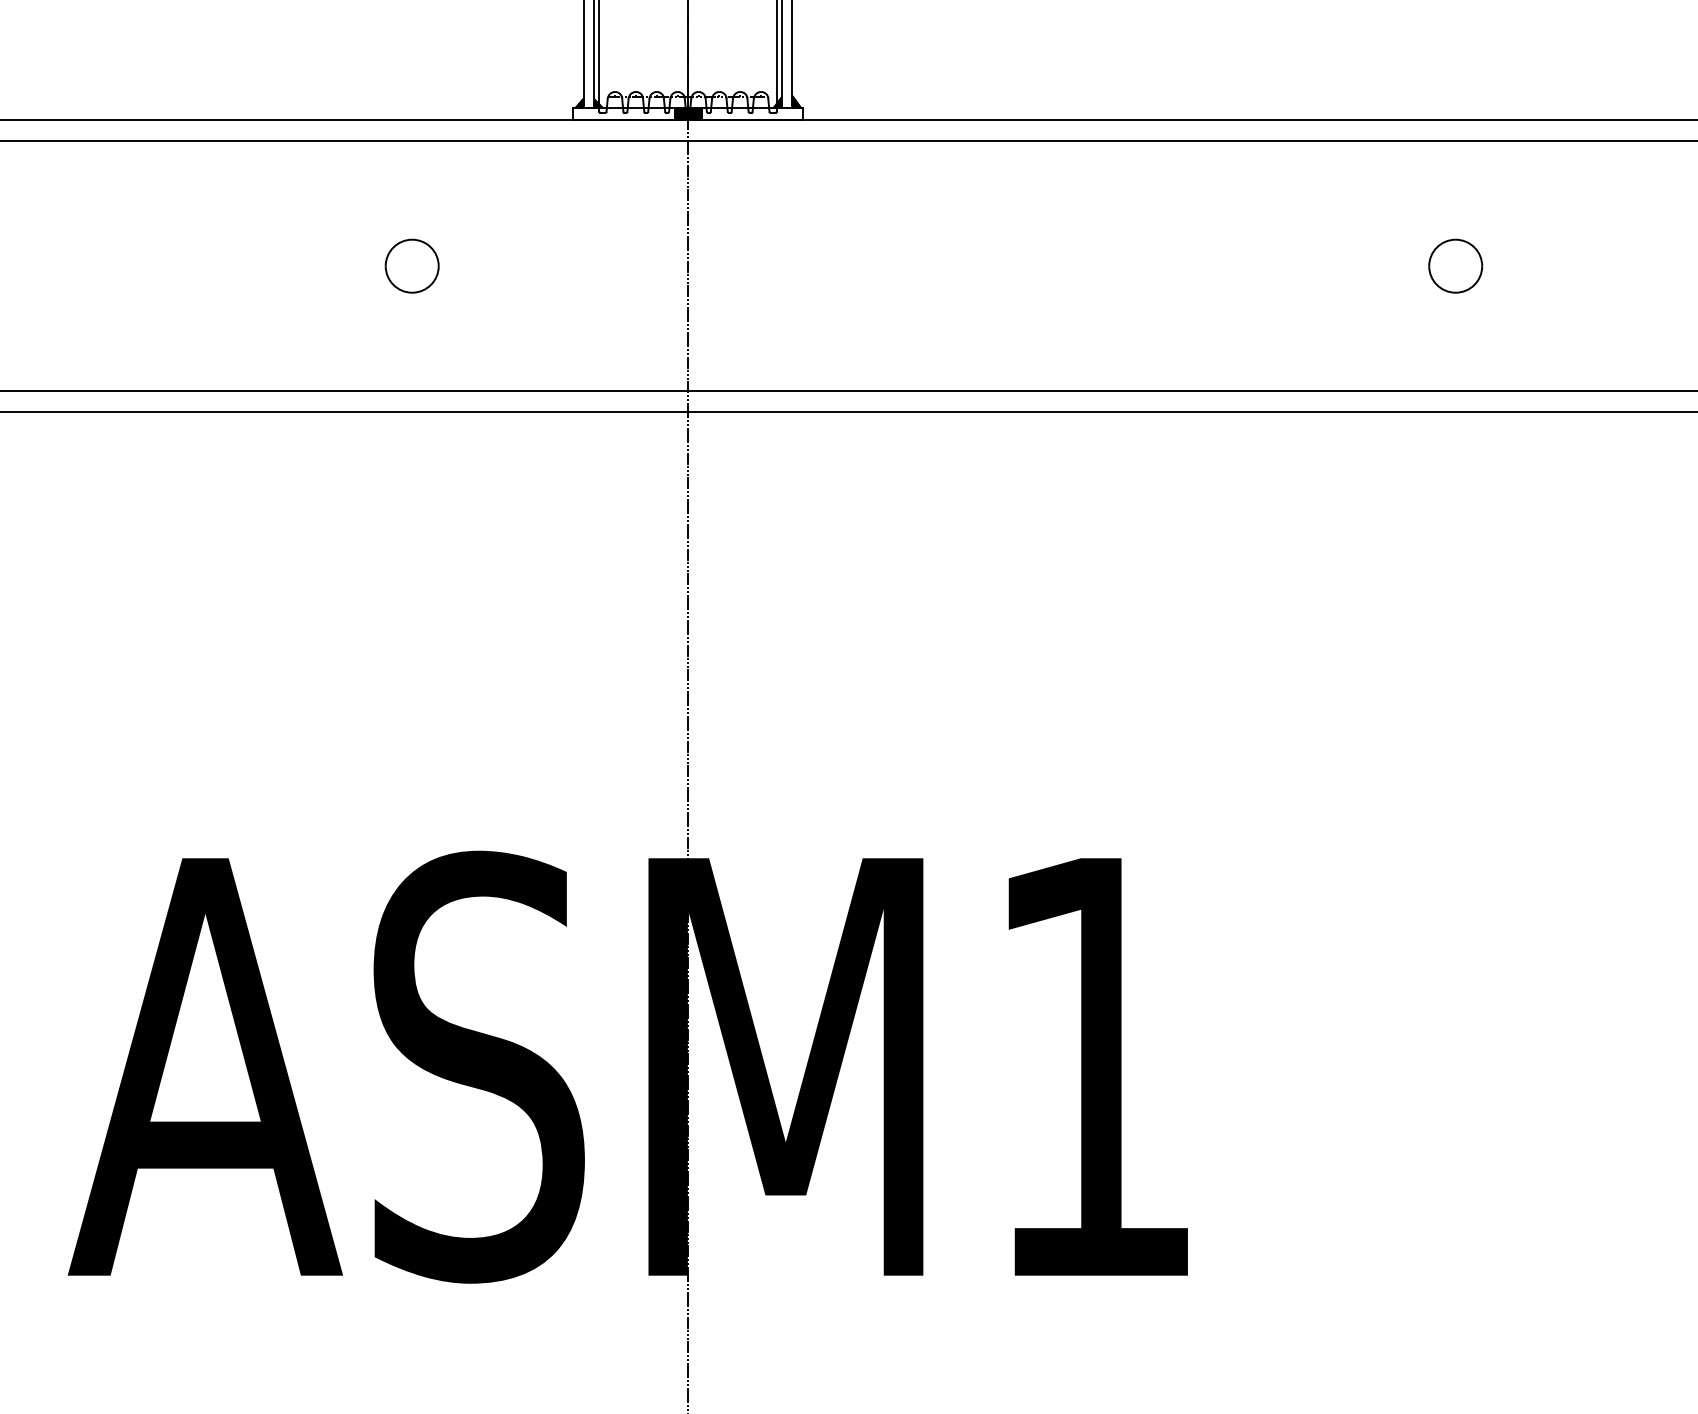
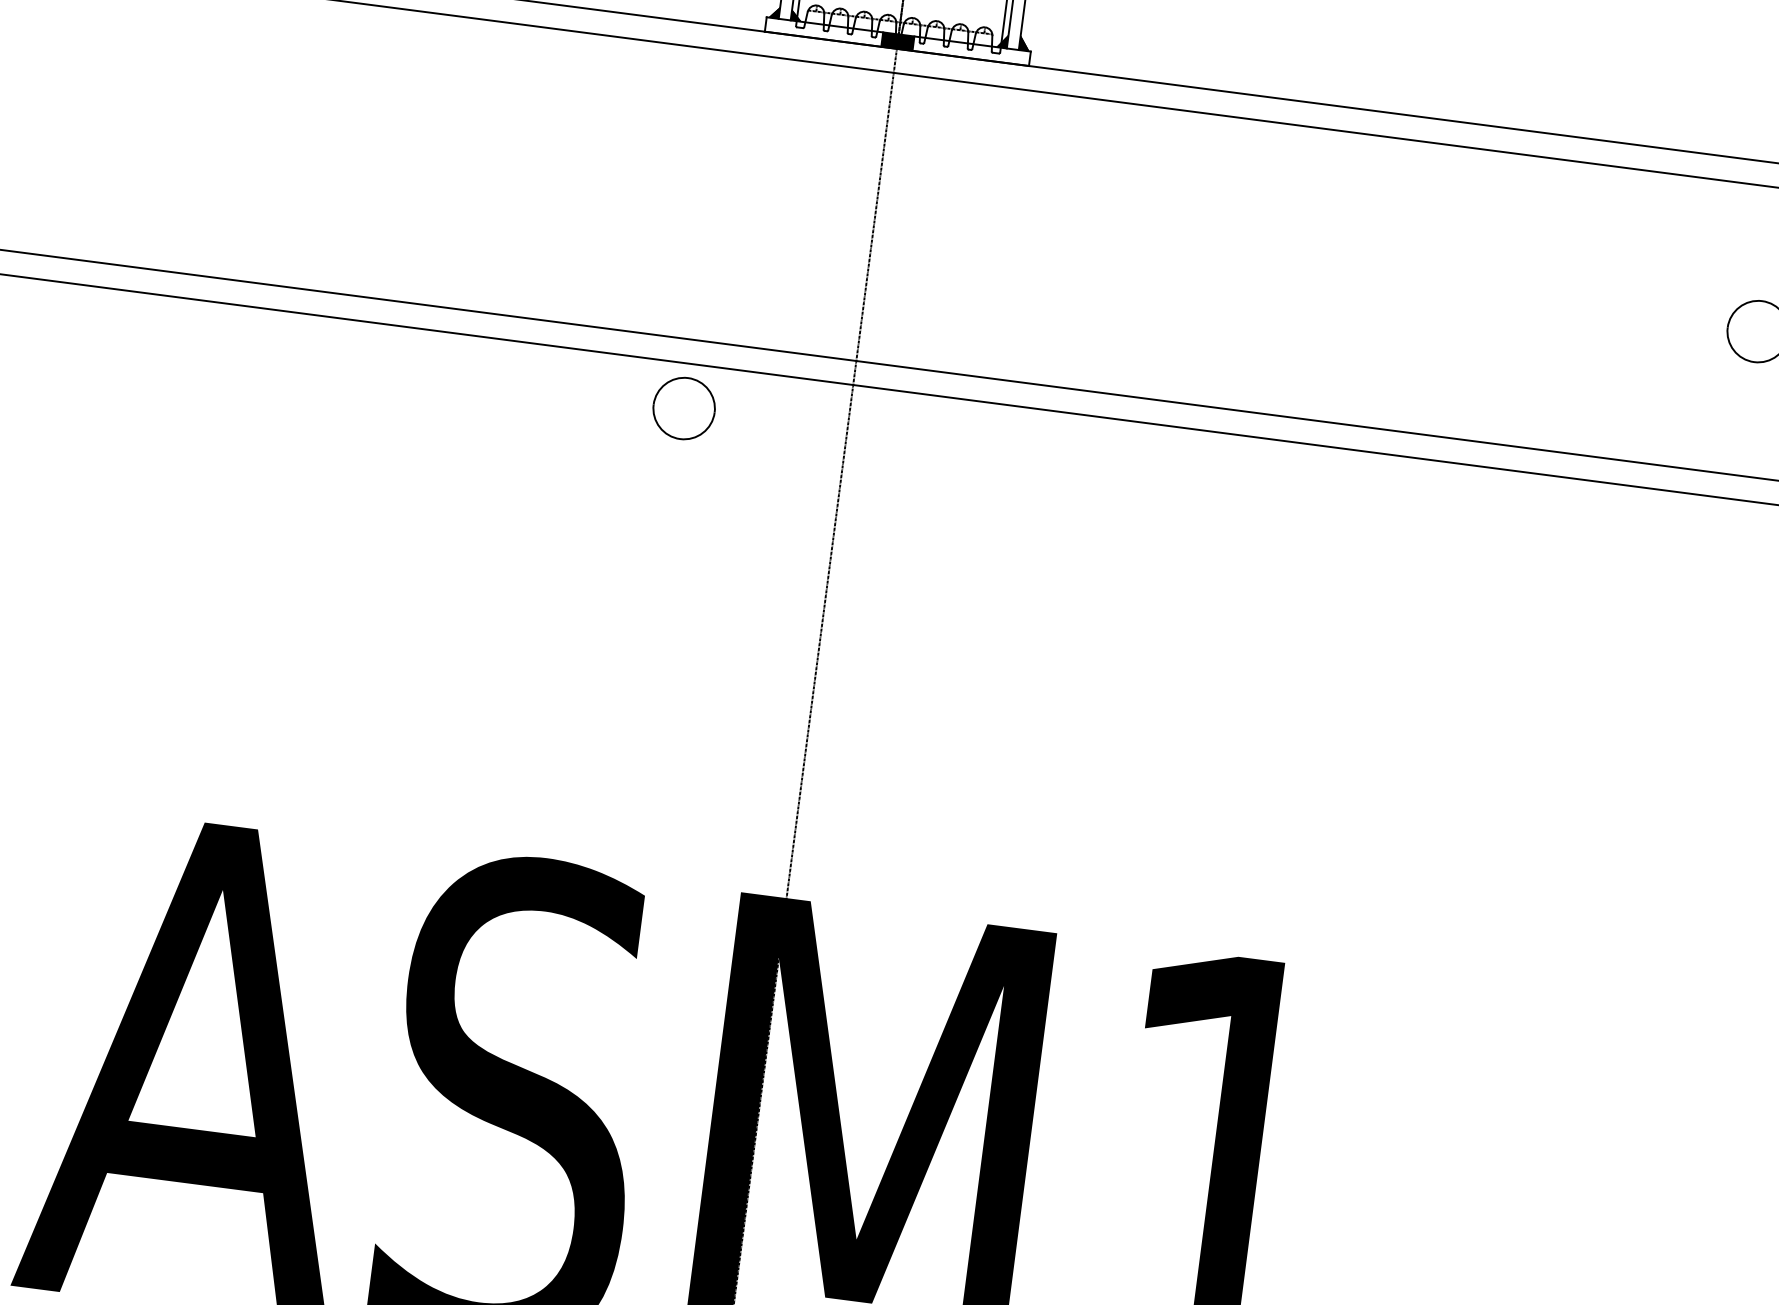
part: (411, 265) -> (683, 407), moved

